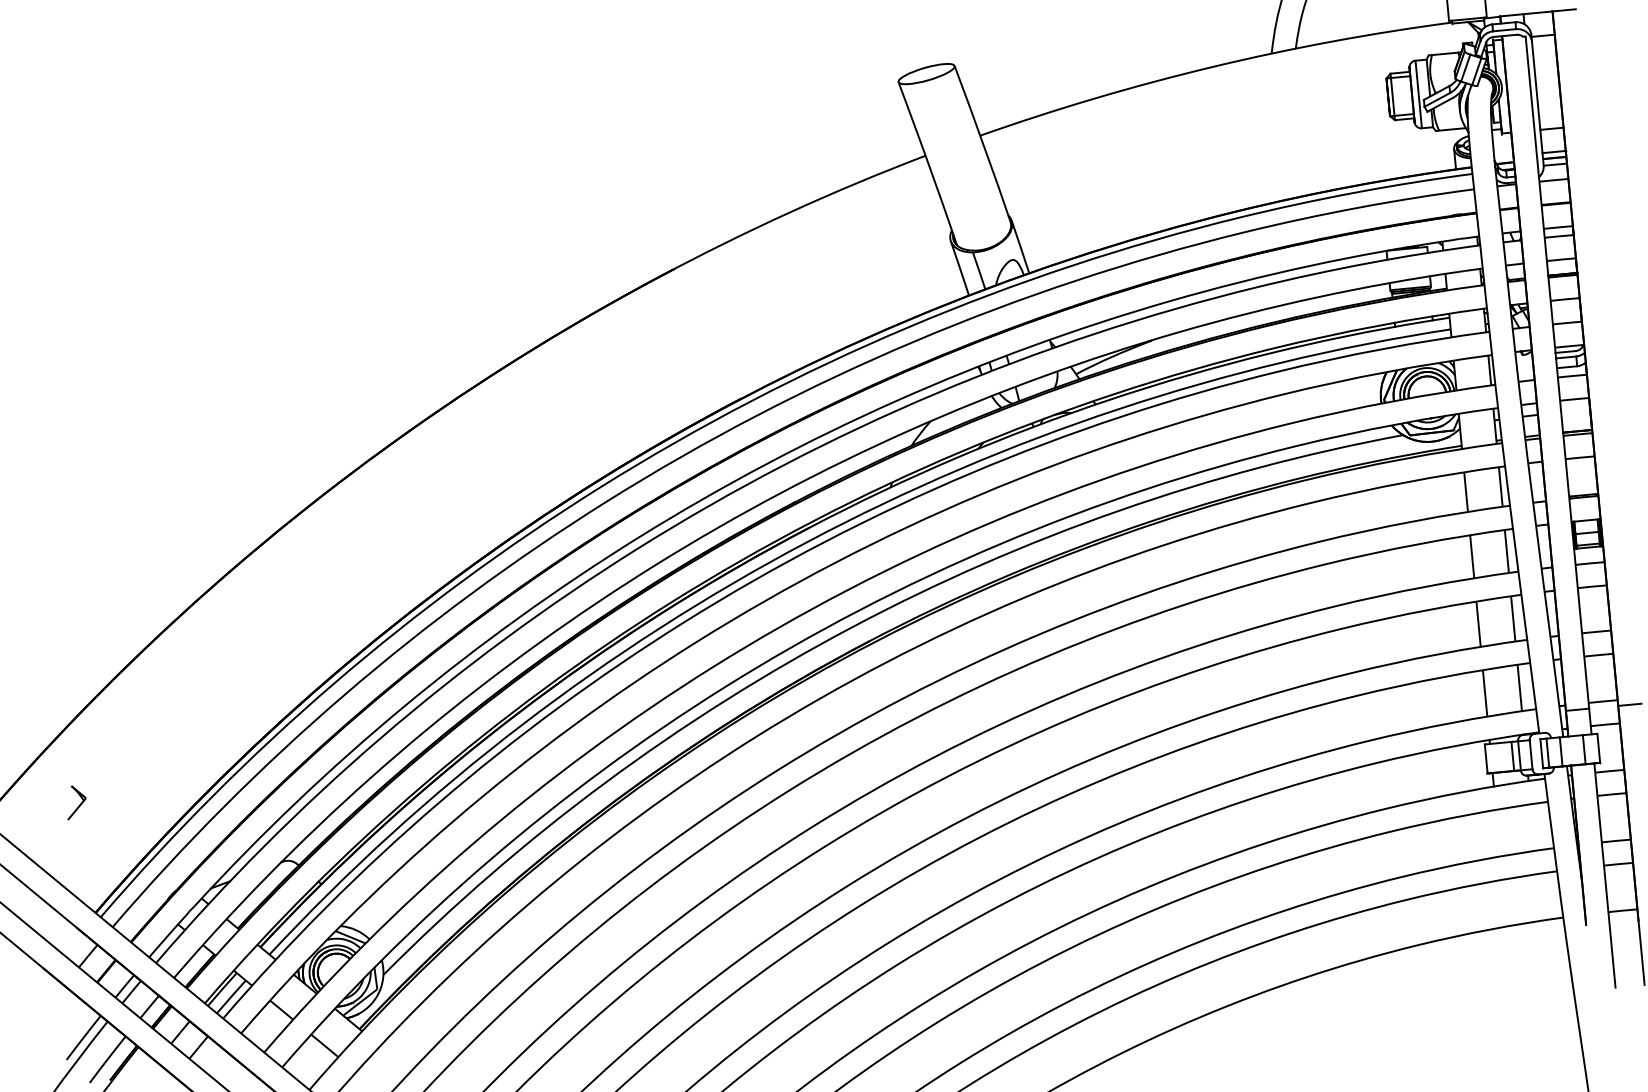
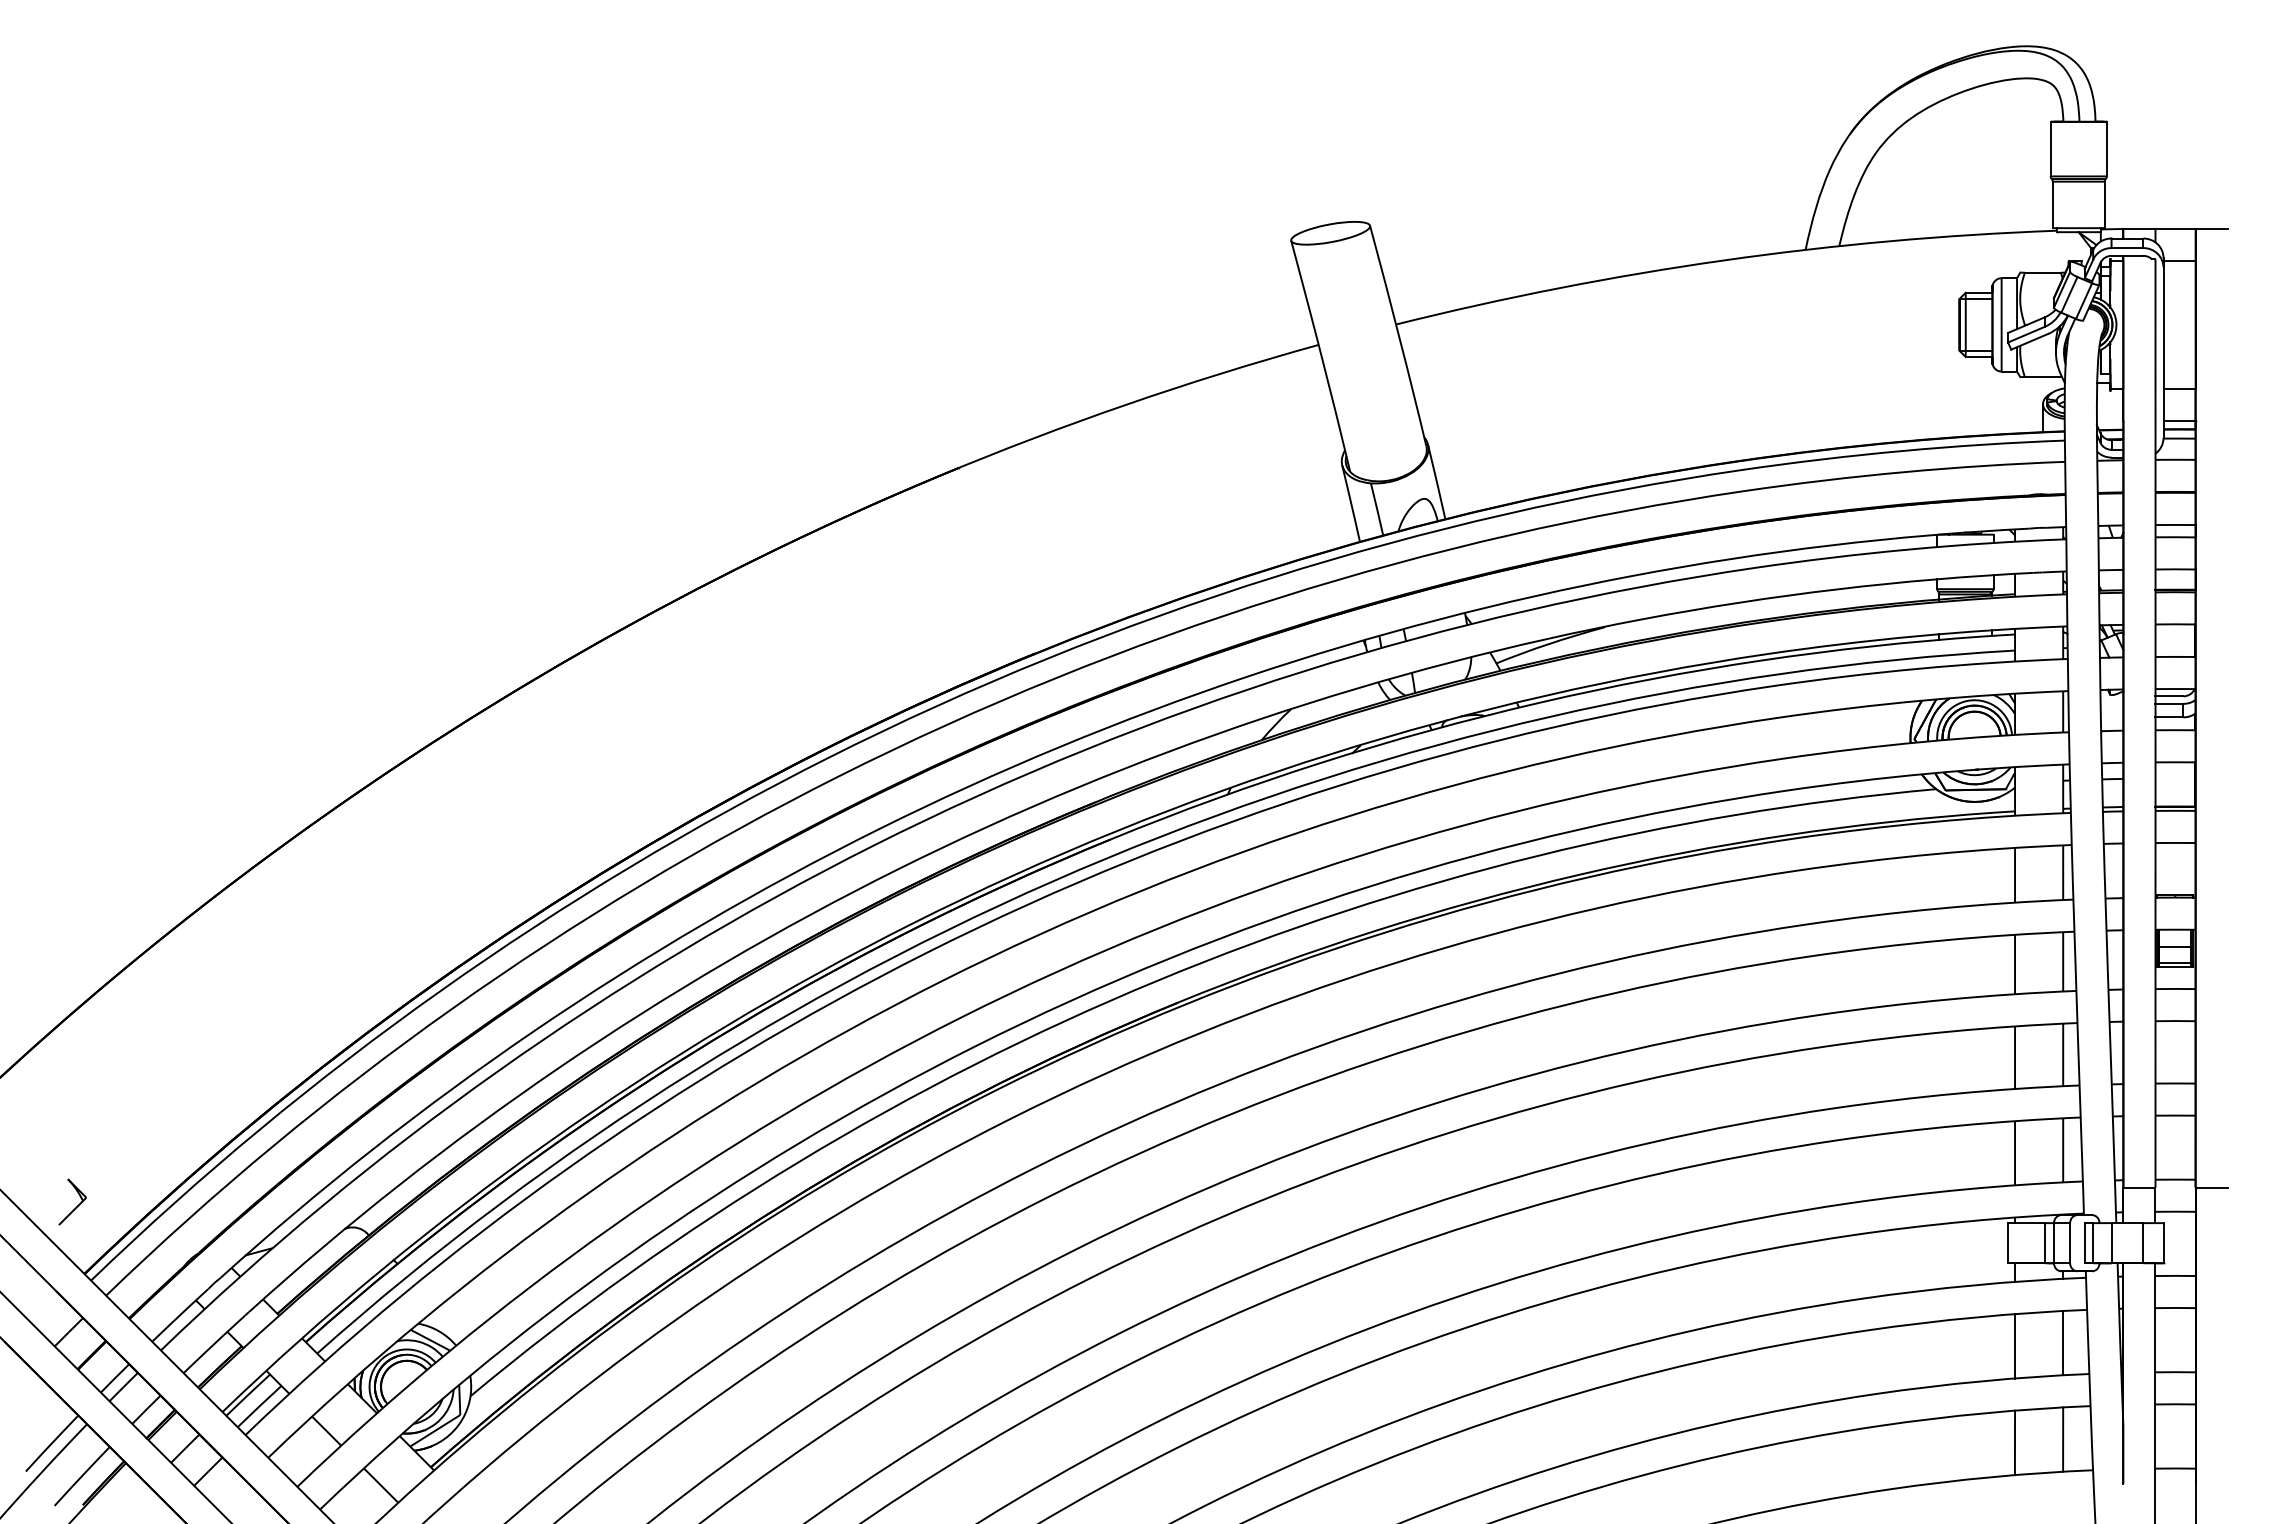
part: (80, 804) -> (77, 1205), moved
line: (1533, 827) -> (2063, 1343), added
line: (1498, 833) -> (2015, 1346), added
line: (1539, 897) -> (2063, 1439), added
line: (1504, 902) -> (2014, 1442), added

